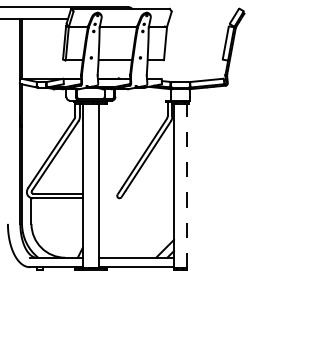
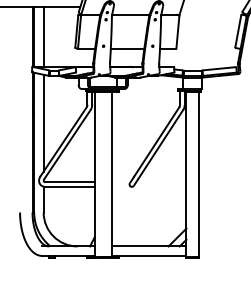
line: (31, 48) -> (43, 36), added
line: (31, 134) -> (43, 122), added
line: (186, 185) -> (198, 174), dashed -> solid

